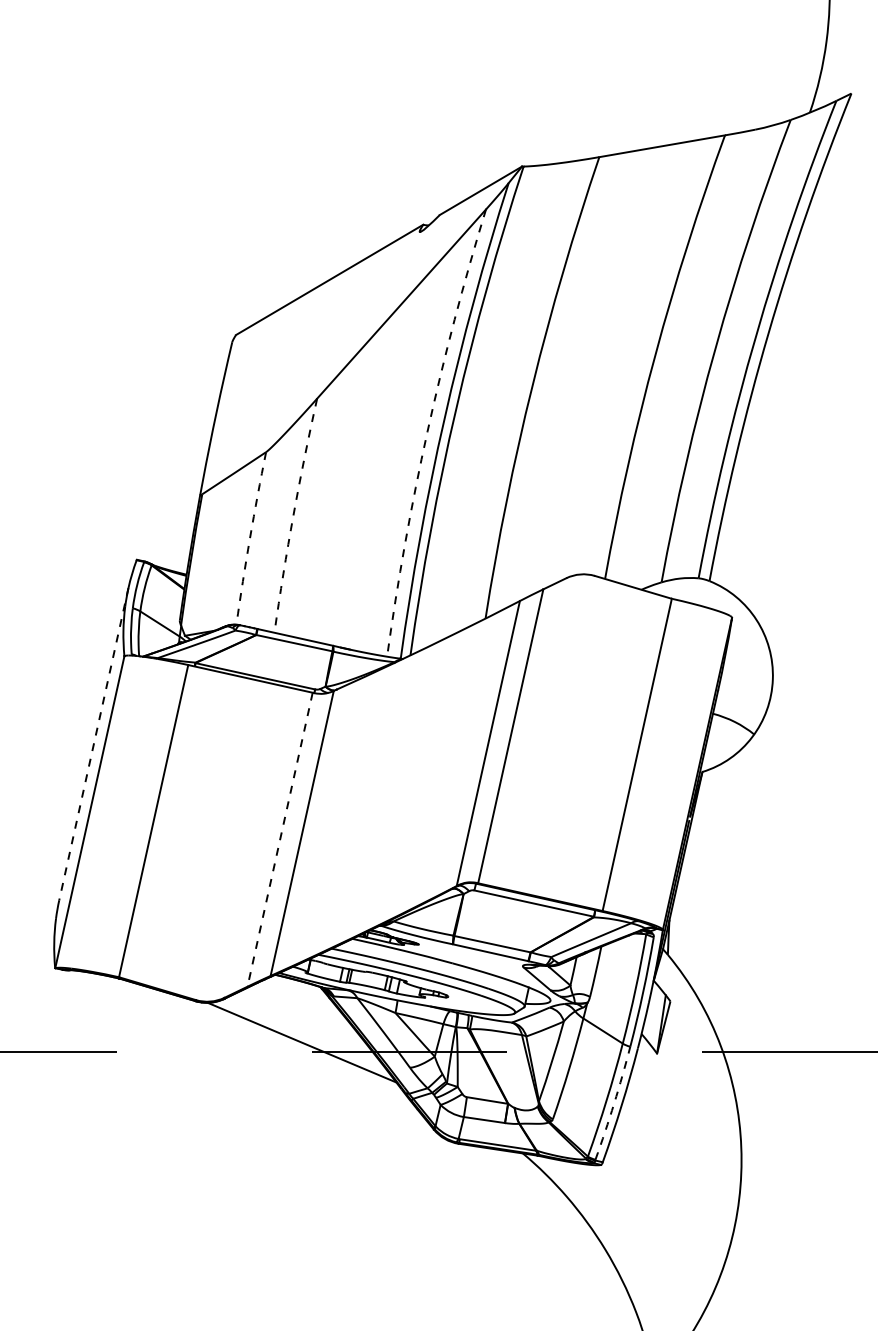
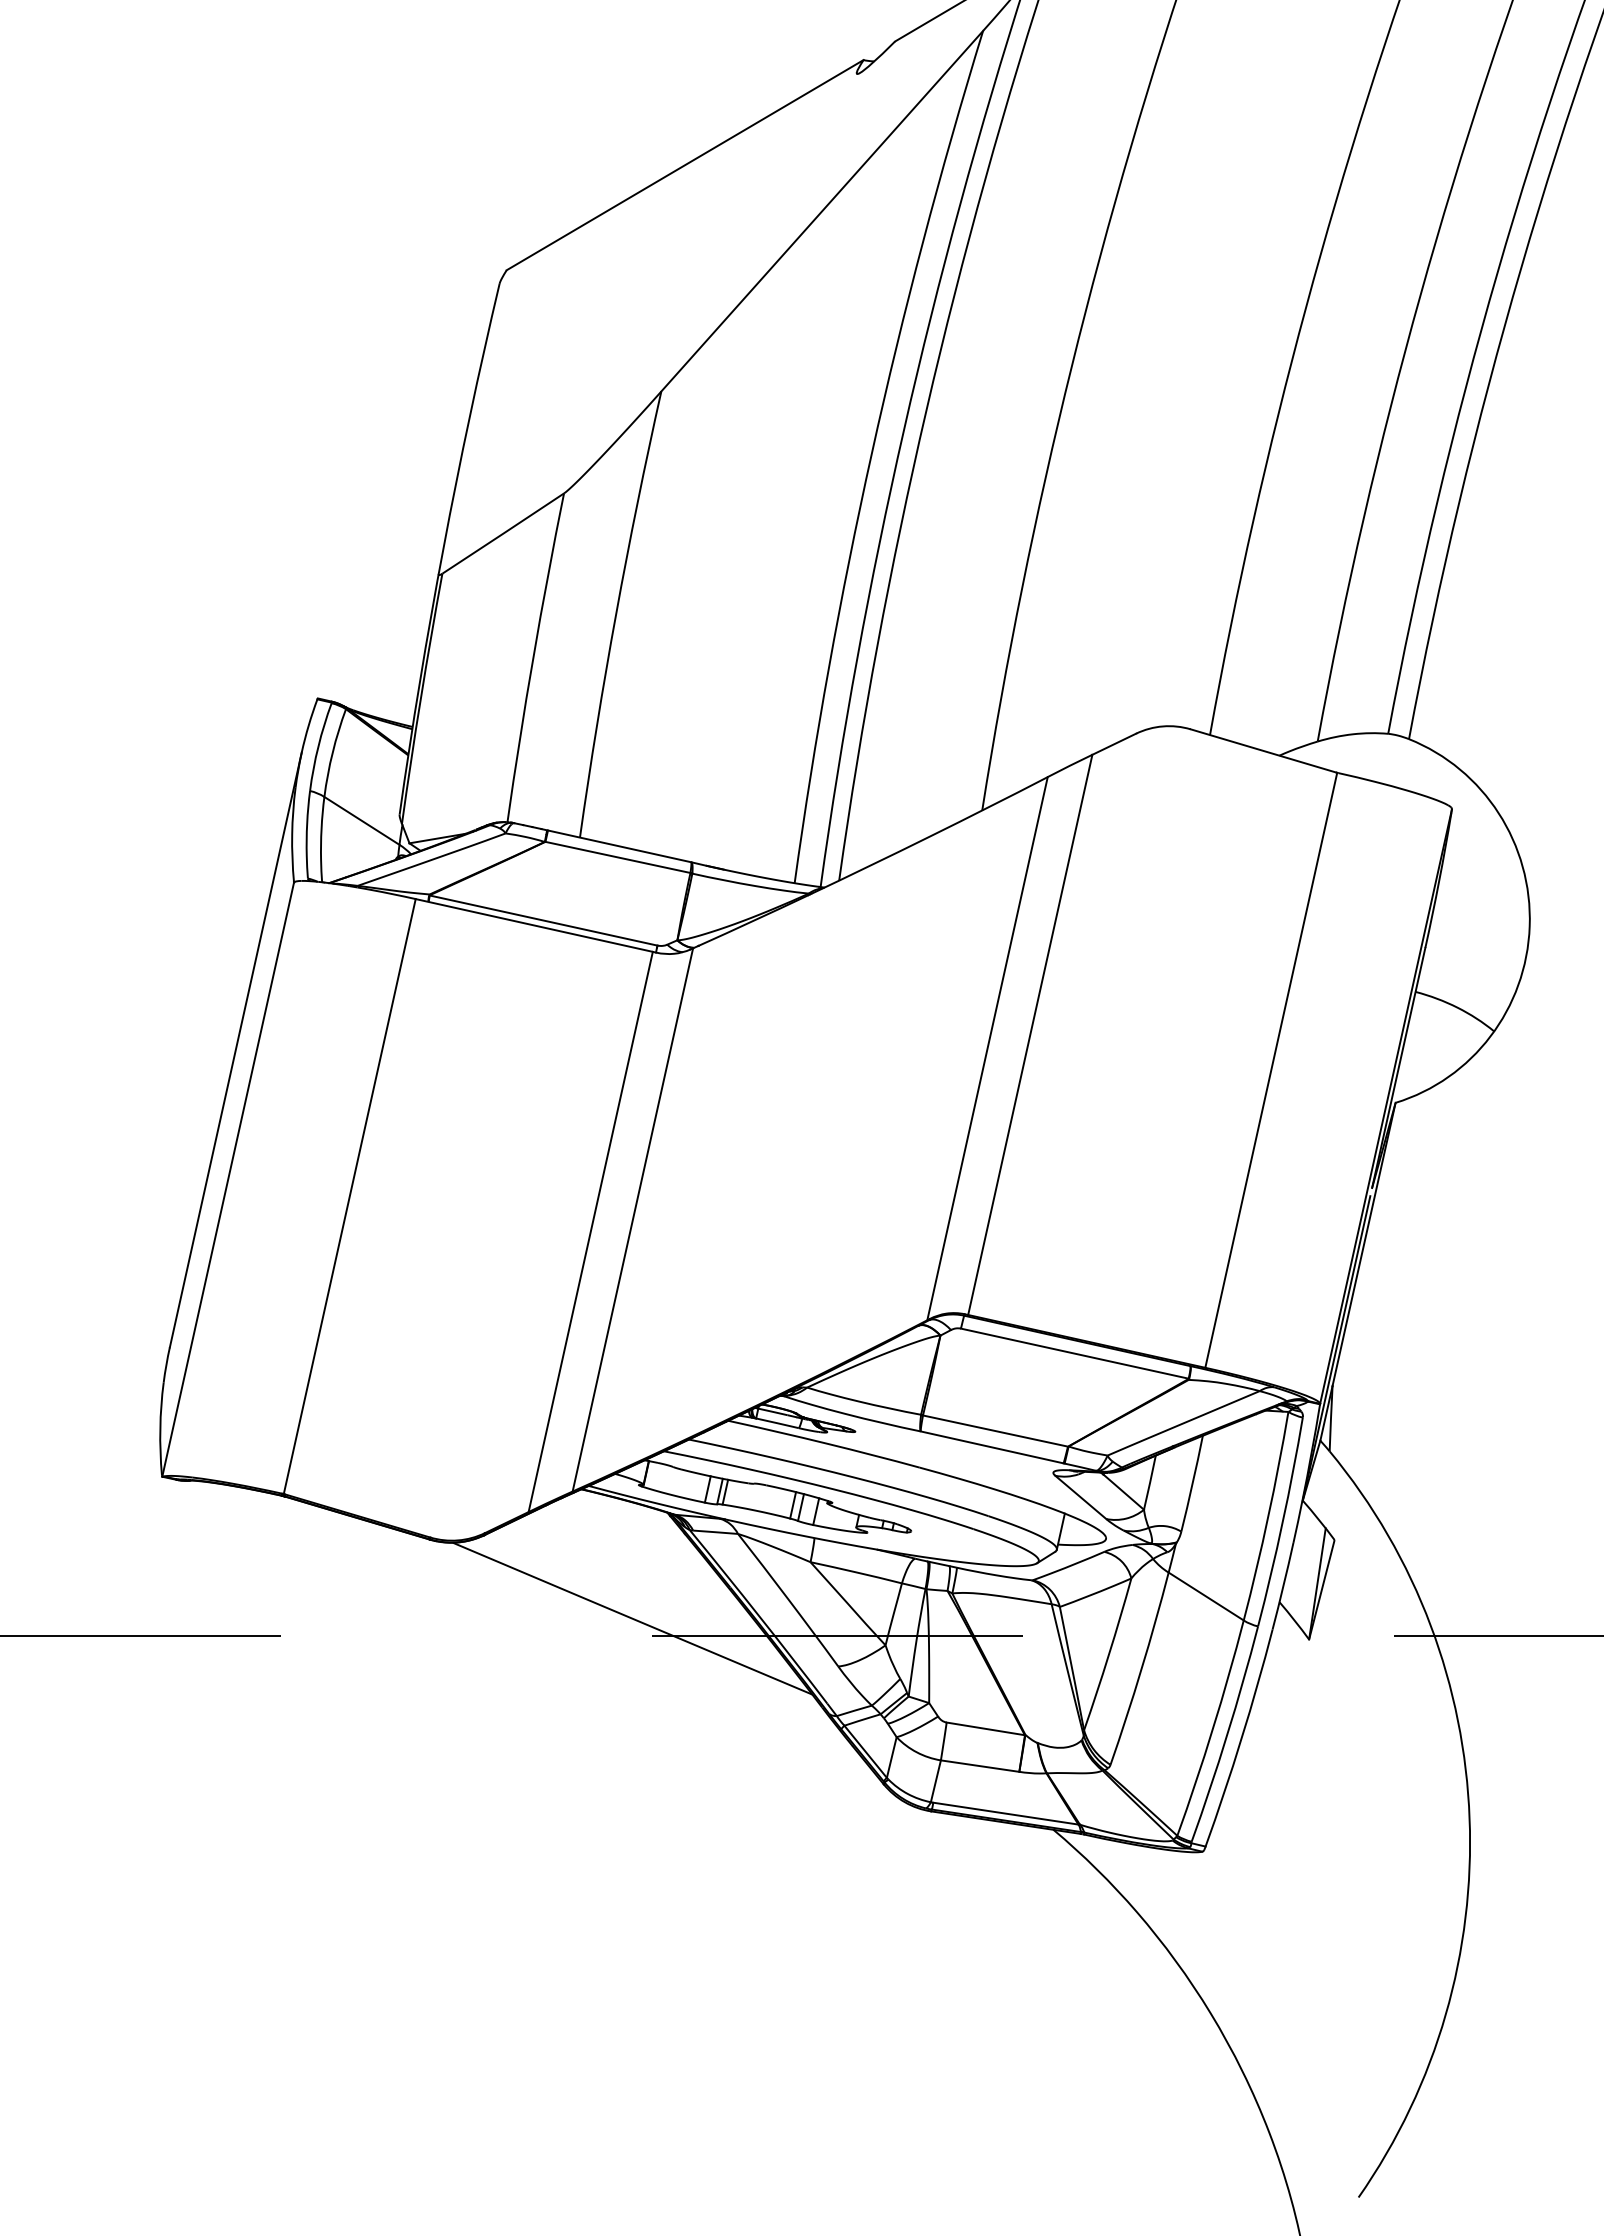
arc: (427, 431) -> (871, 454), dashed -> solid
arc: (293, 515) -> (616, 614), dashed -> solid
arc: (250, 538) -> (534, 657), dashed -> solid
line: (93, 744) -> (235, 1050), dashed -> solid
line: (280, 839) -> (591, 1231), dashed -> solid
arc: (614, 1103) -> (1227, 1734), dashed -> solid

